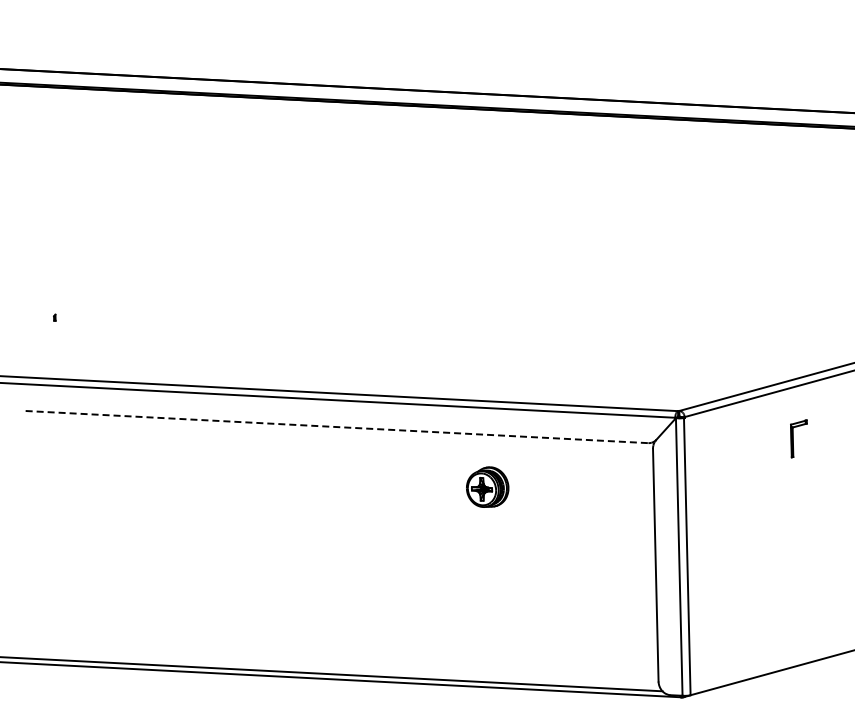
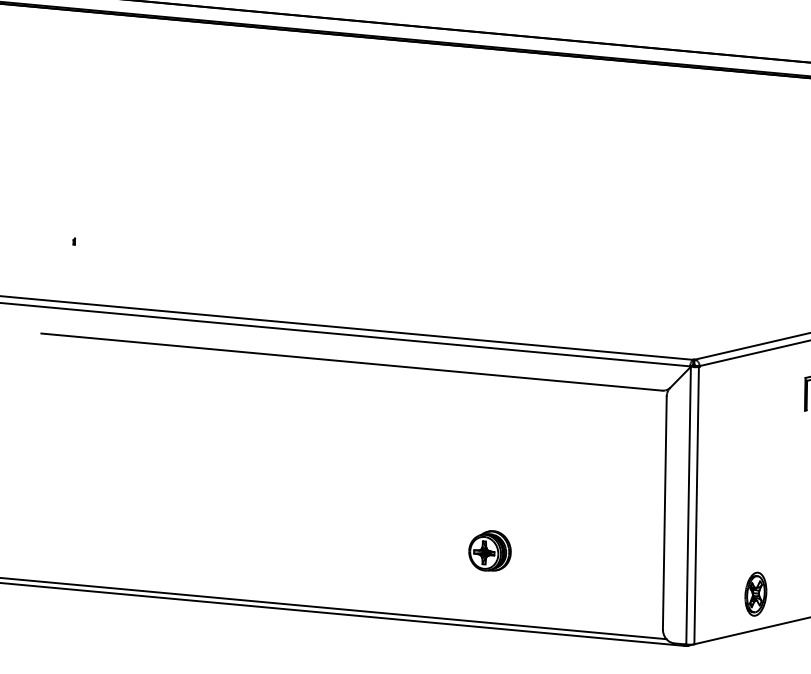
line: (337, 427) -> (352, 362), dashed -> solid
part: (487, 486) -> (489, 550), moved
part: (749, 642) -> (755, 593), added

